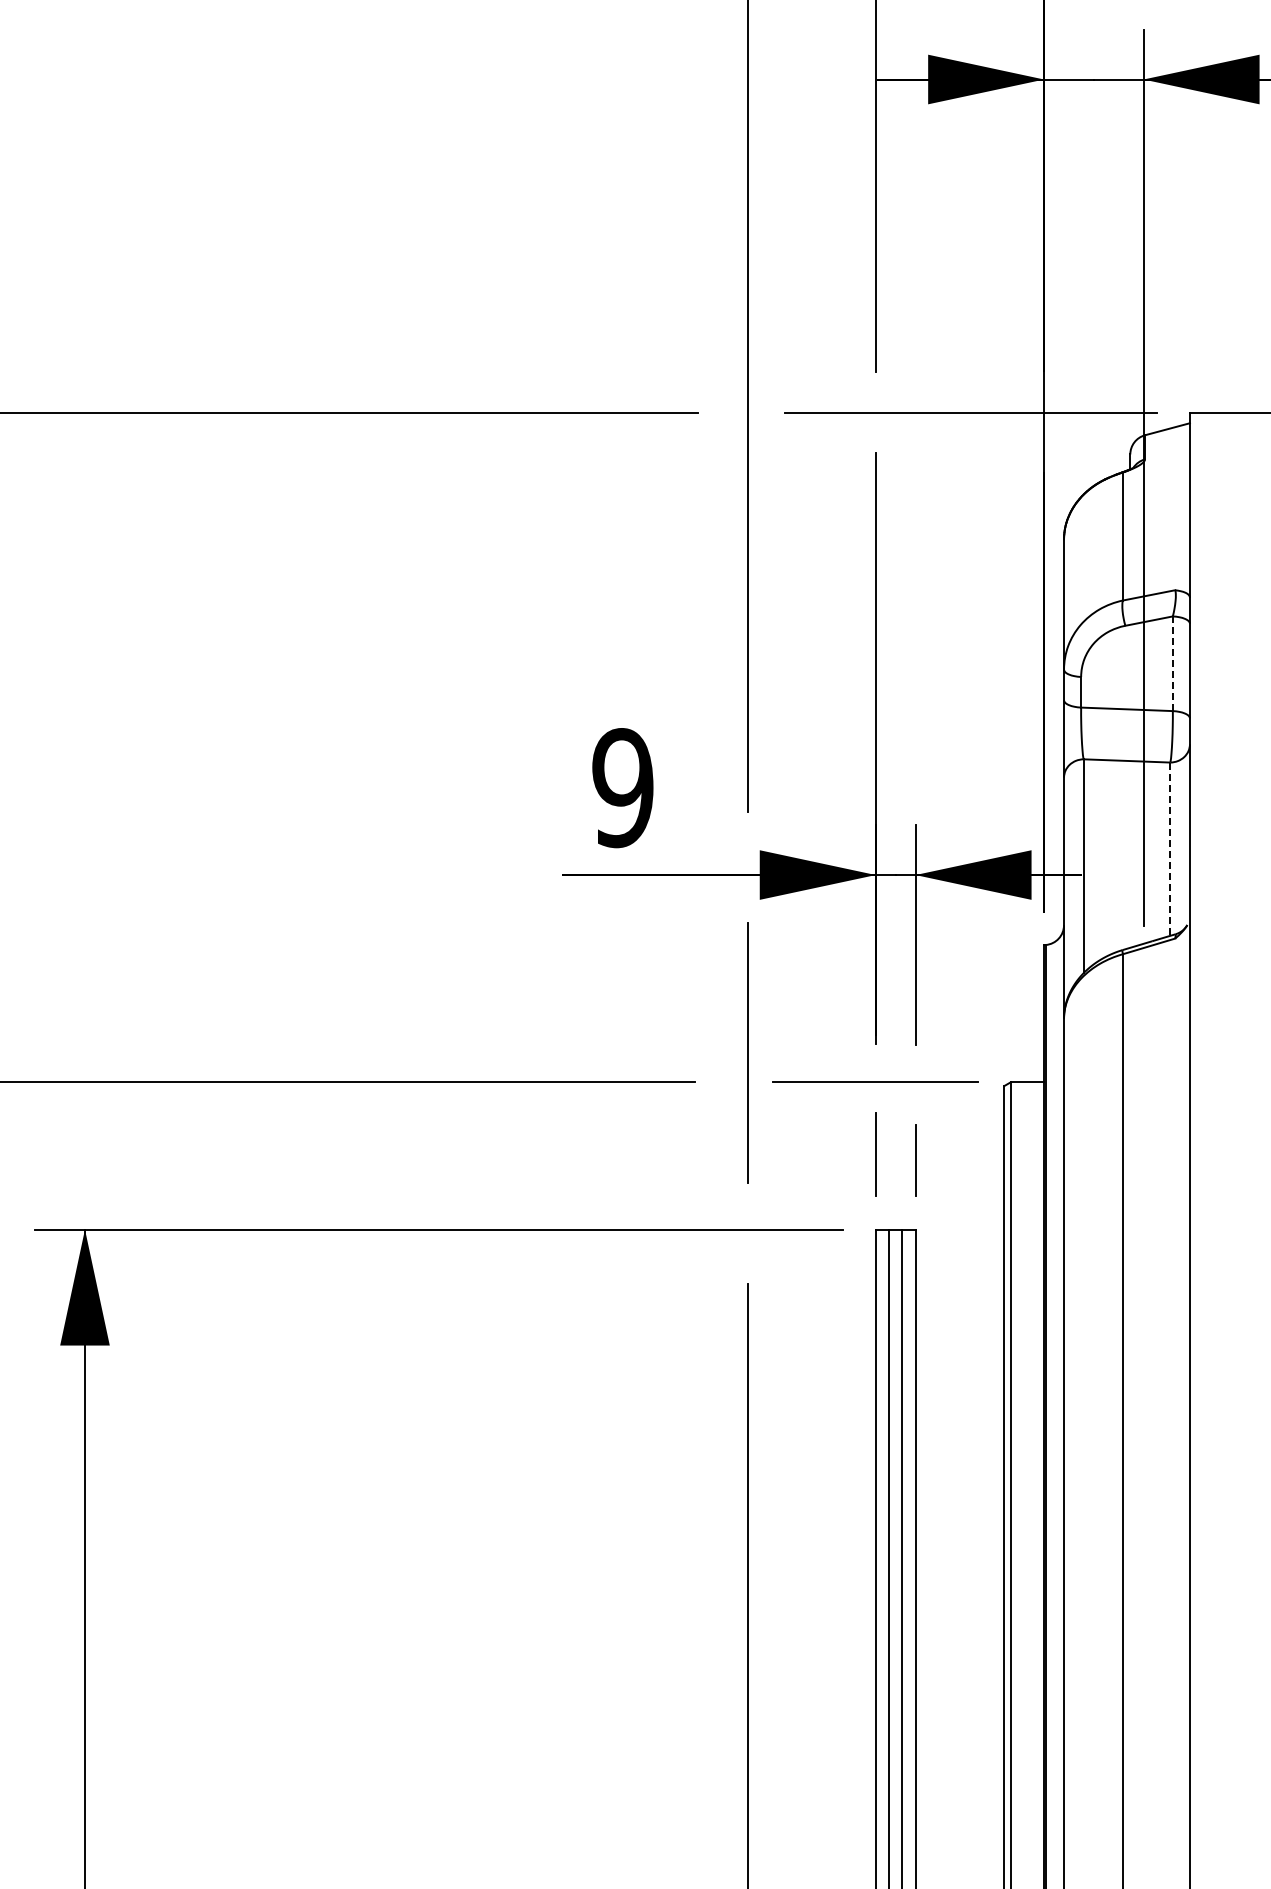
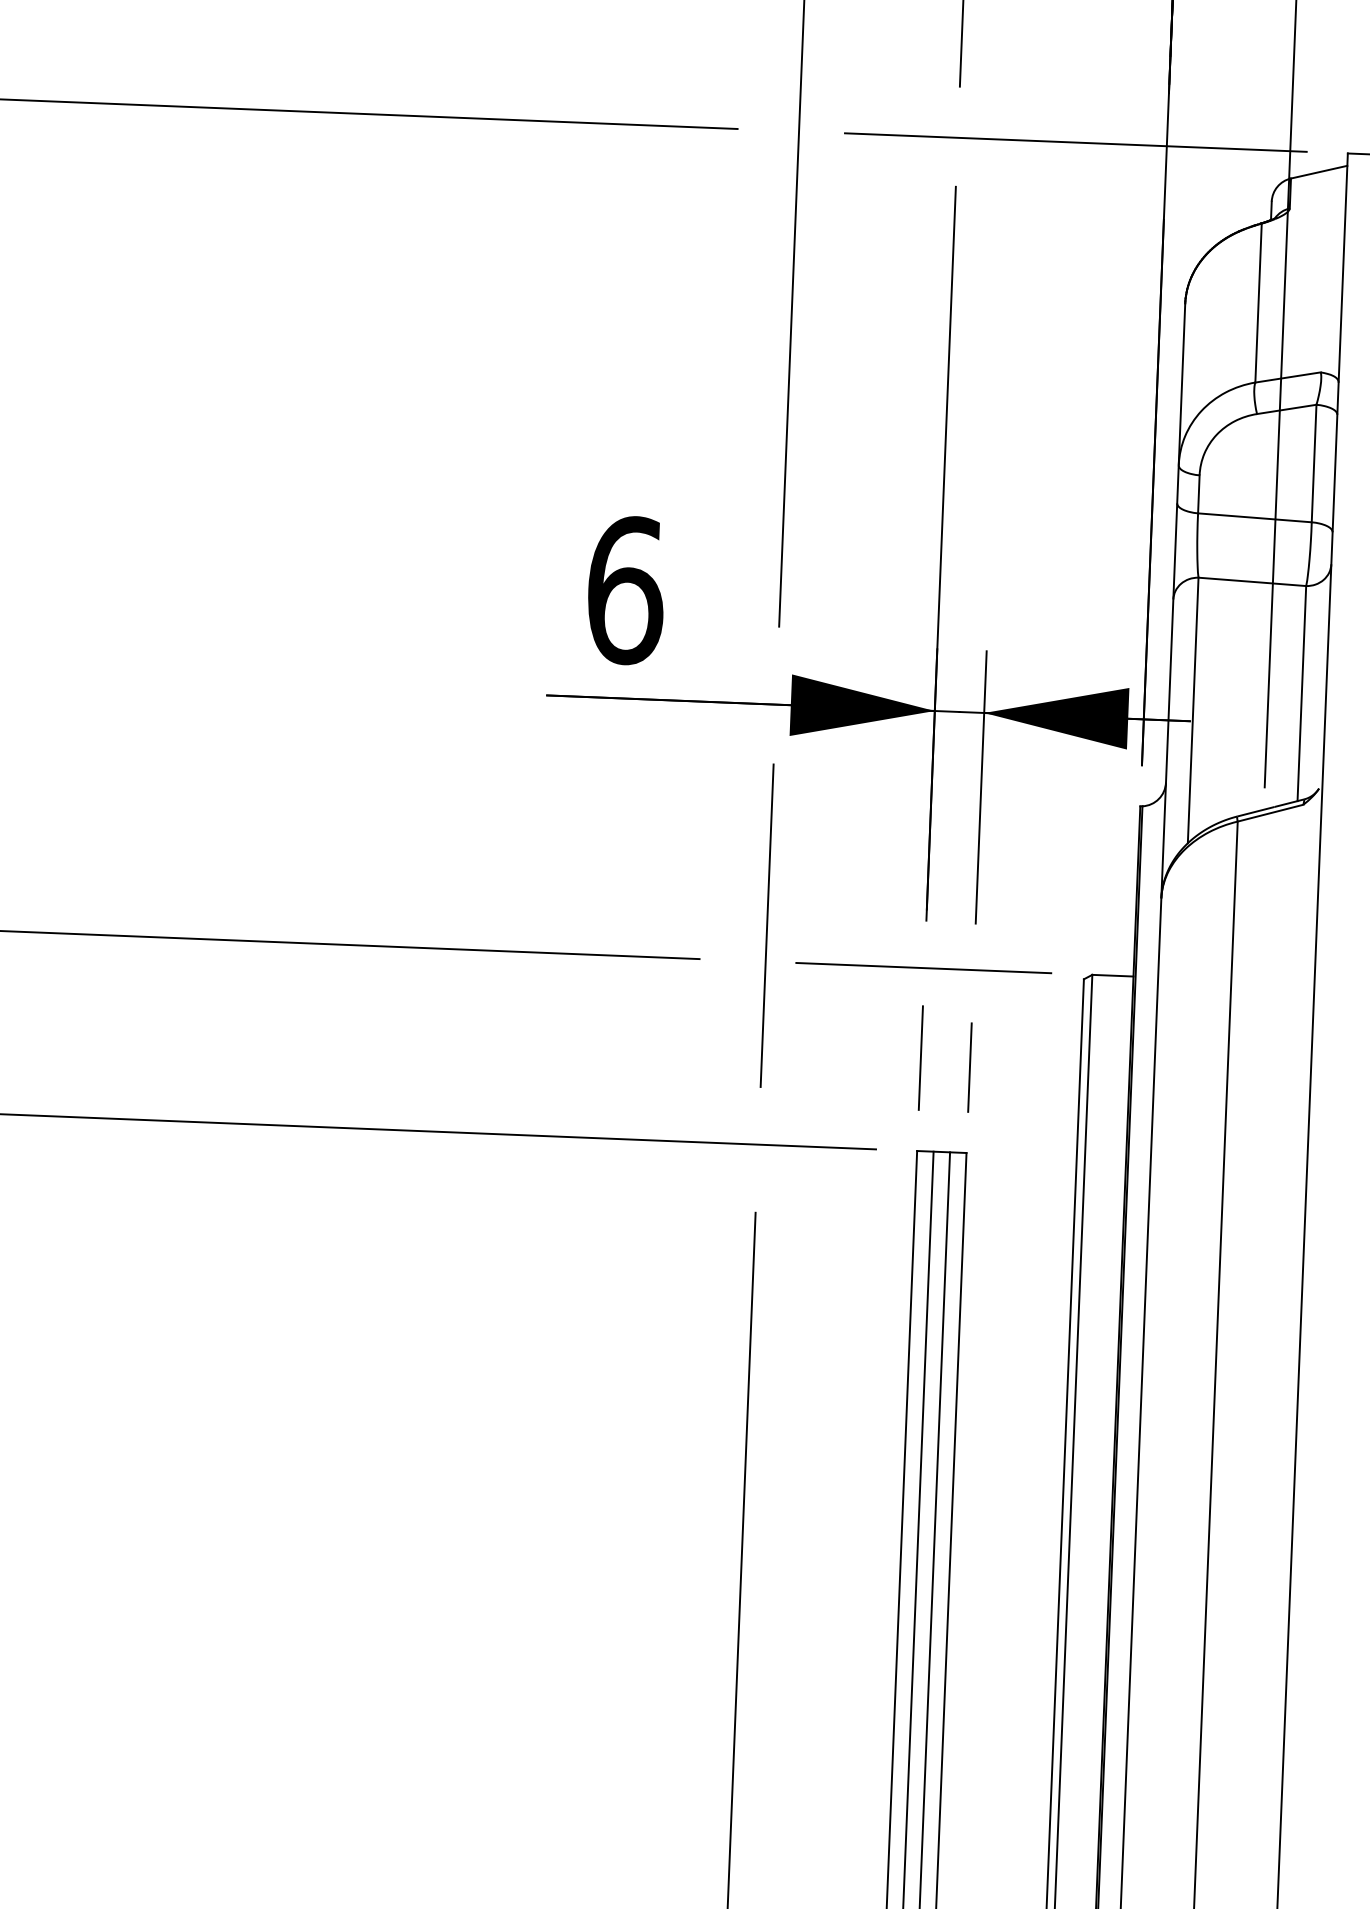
line: (1172, 664) -> (1313, 464), dashed -> solid
text: (623, 788) -> (625, 590), 9 -> 6
line: (1170, 849) -> (1301, 693), dashed -> solid

